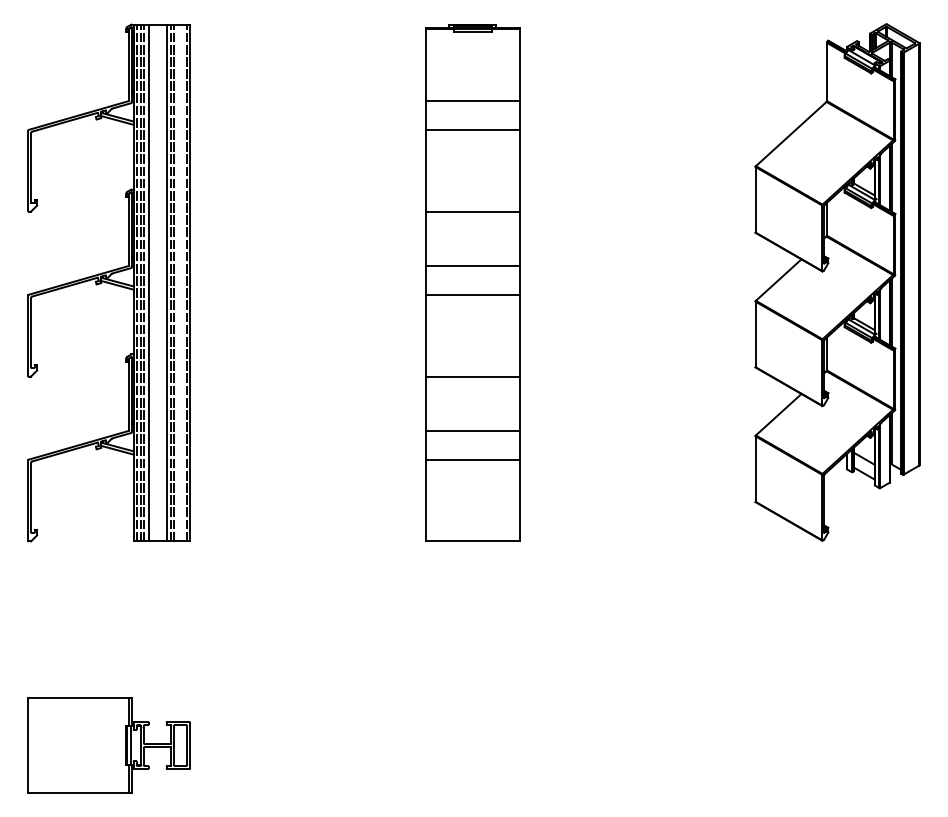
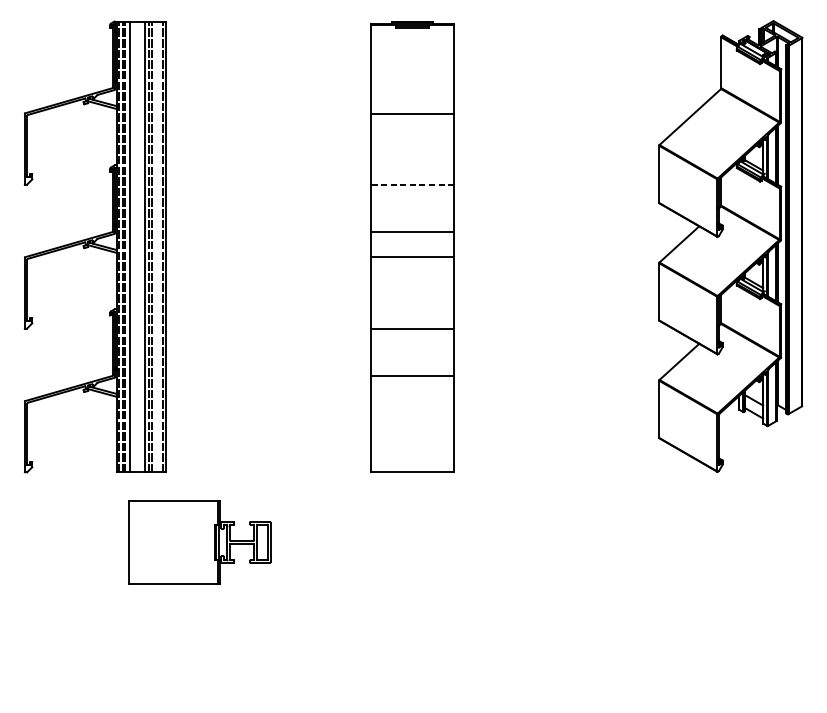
line: (472, 100) -> (412, 87), removed
line: (473, 211) -> (413, 184), solid -> dashed
line: (472, 459) -> (412, 401), removed
part: (108, 745) -> (199, 542), moved

